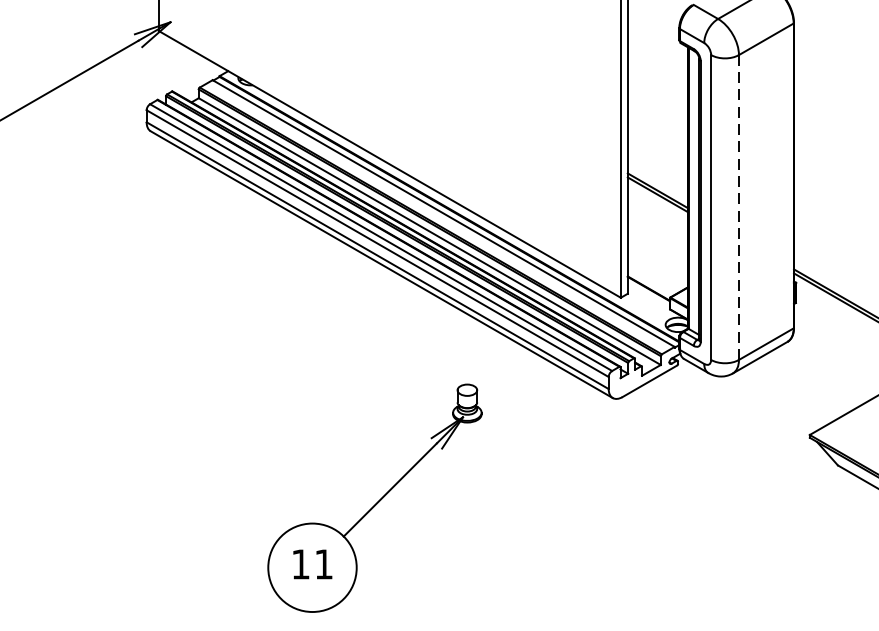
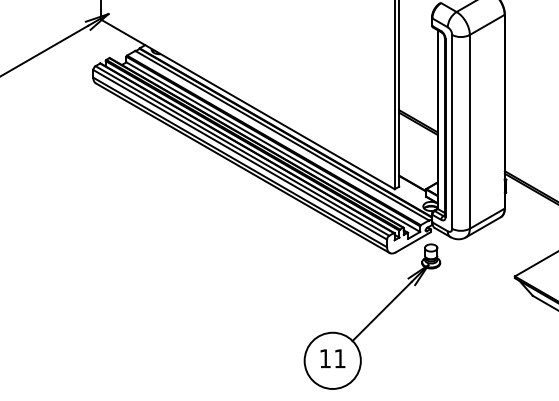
line: (738, 206) -> (469, 131), dashed -> solid
part: (375, 497) -> (372, 316), moved

